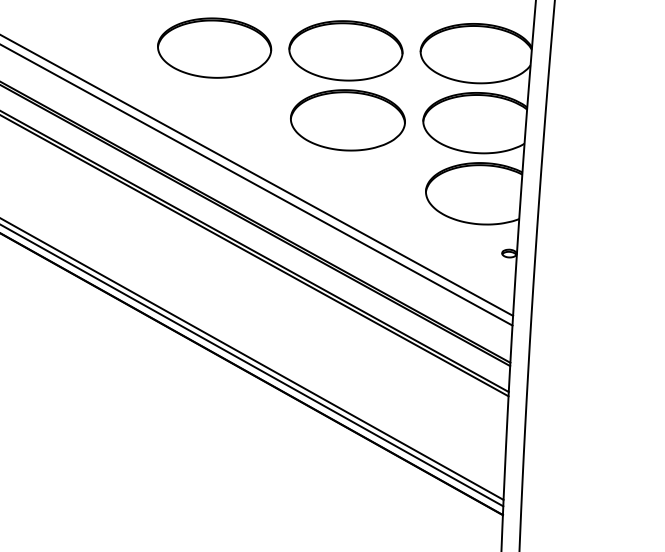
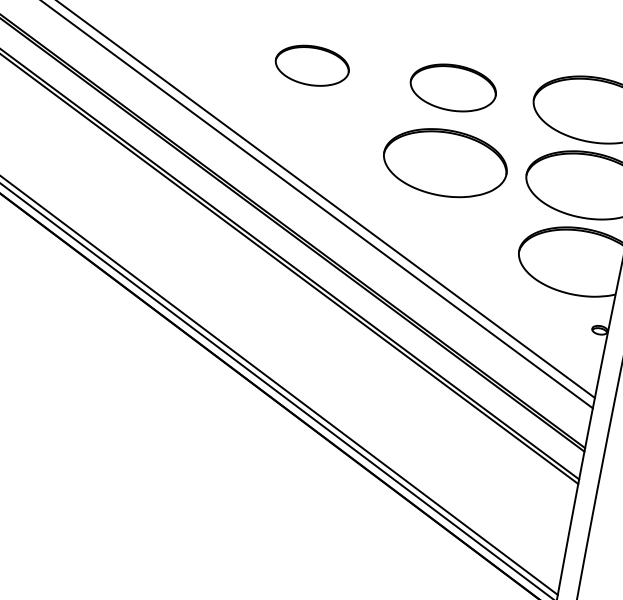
part: (214, 47) -> (312, 65), size x0.6
part: (345, 50) -> (452, 87), size x0.7

